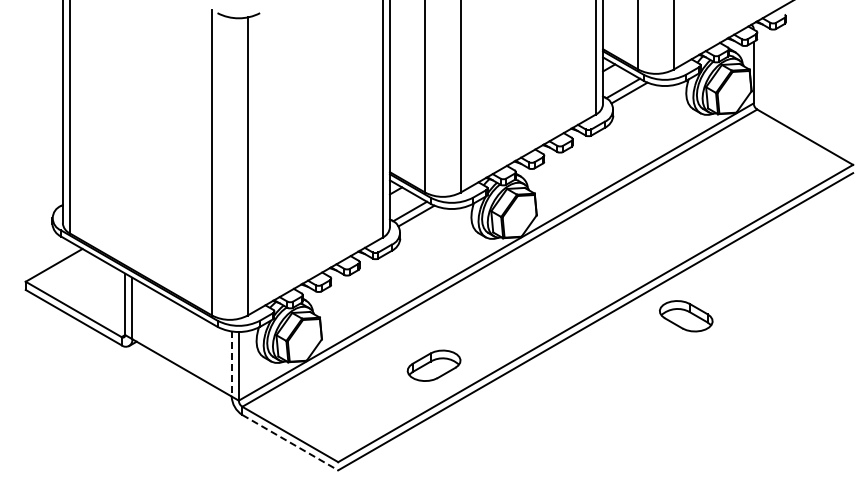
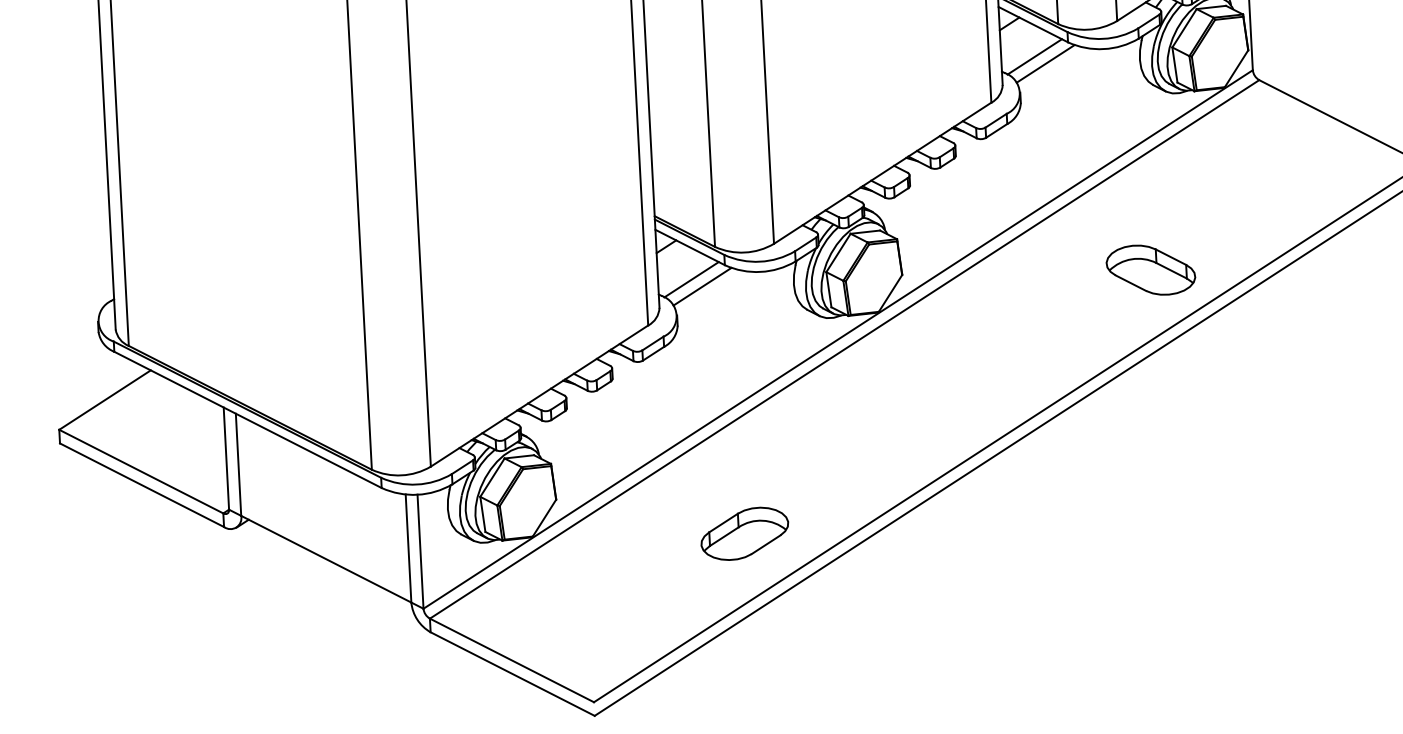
part: (686, 316) -> (1151, 270), moved
line: (231, 364) -> (408, 549), dashed -> solid
line: (290, 442) -> (512, 673), dashed -> solid

